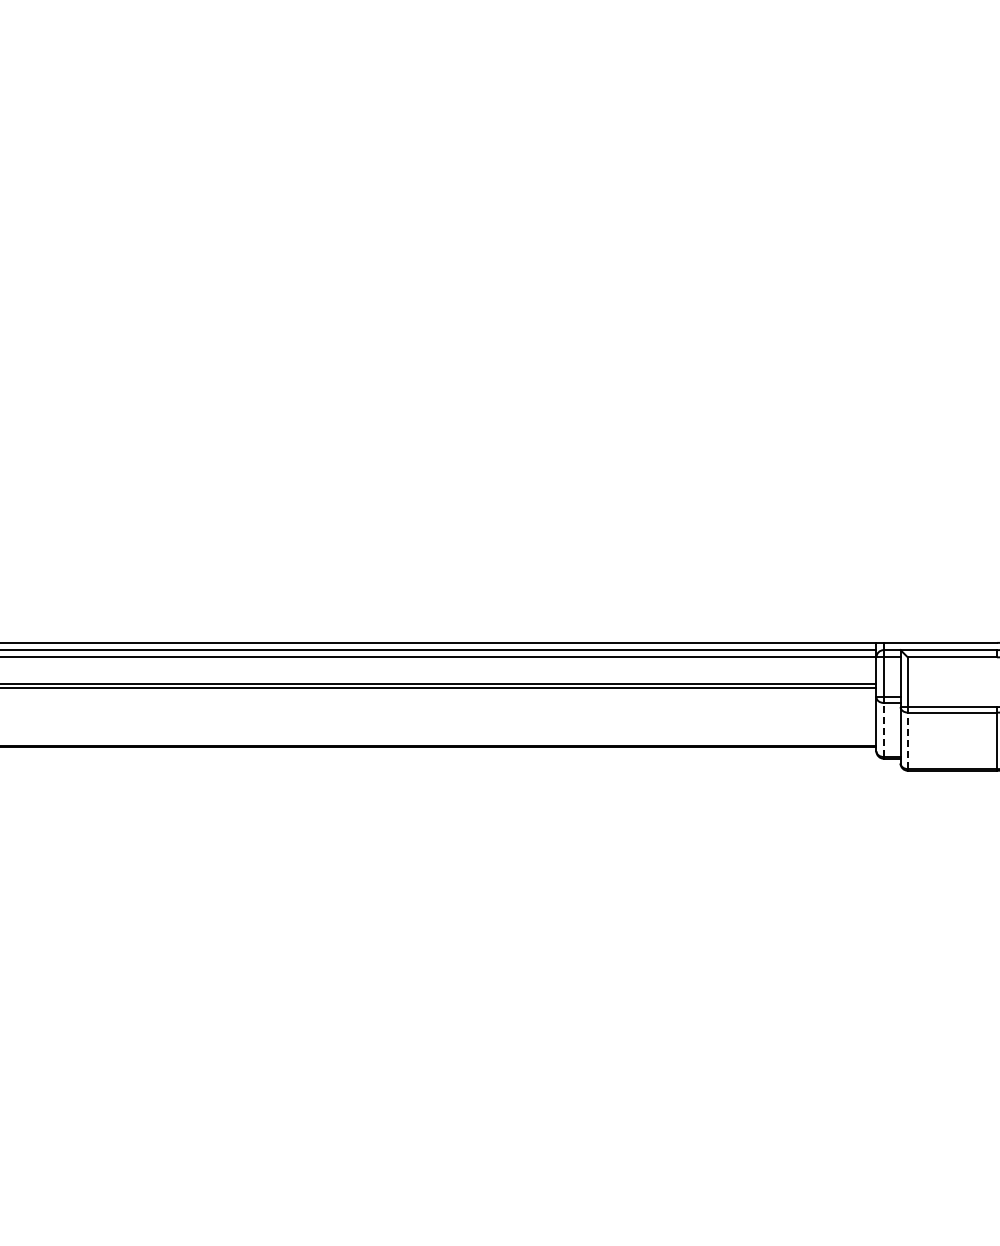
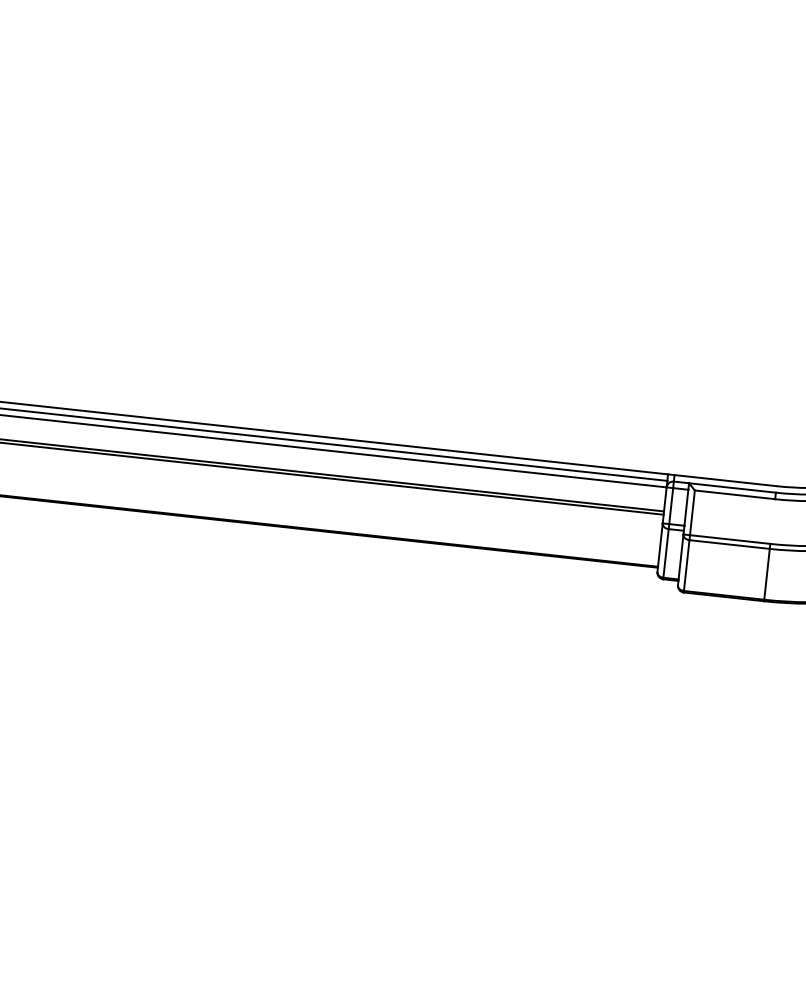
line: (883, 729) -> (665, 552), dashed -> solid
line: (907, 740) -> (686, 565), dashed -> solid

